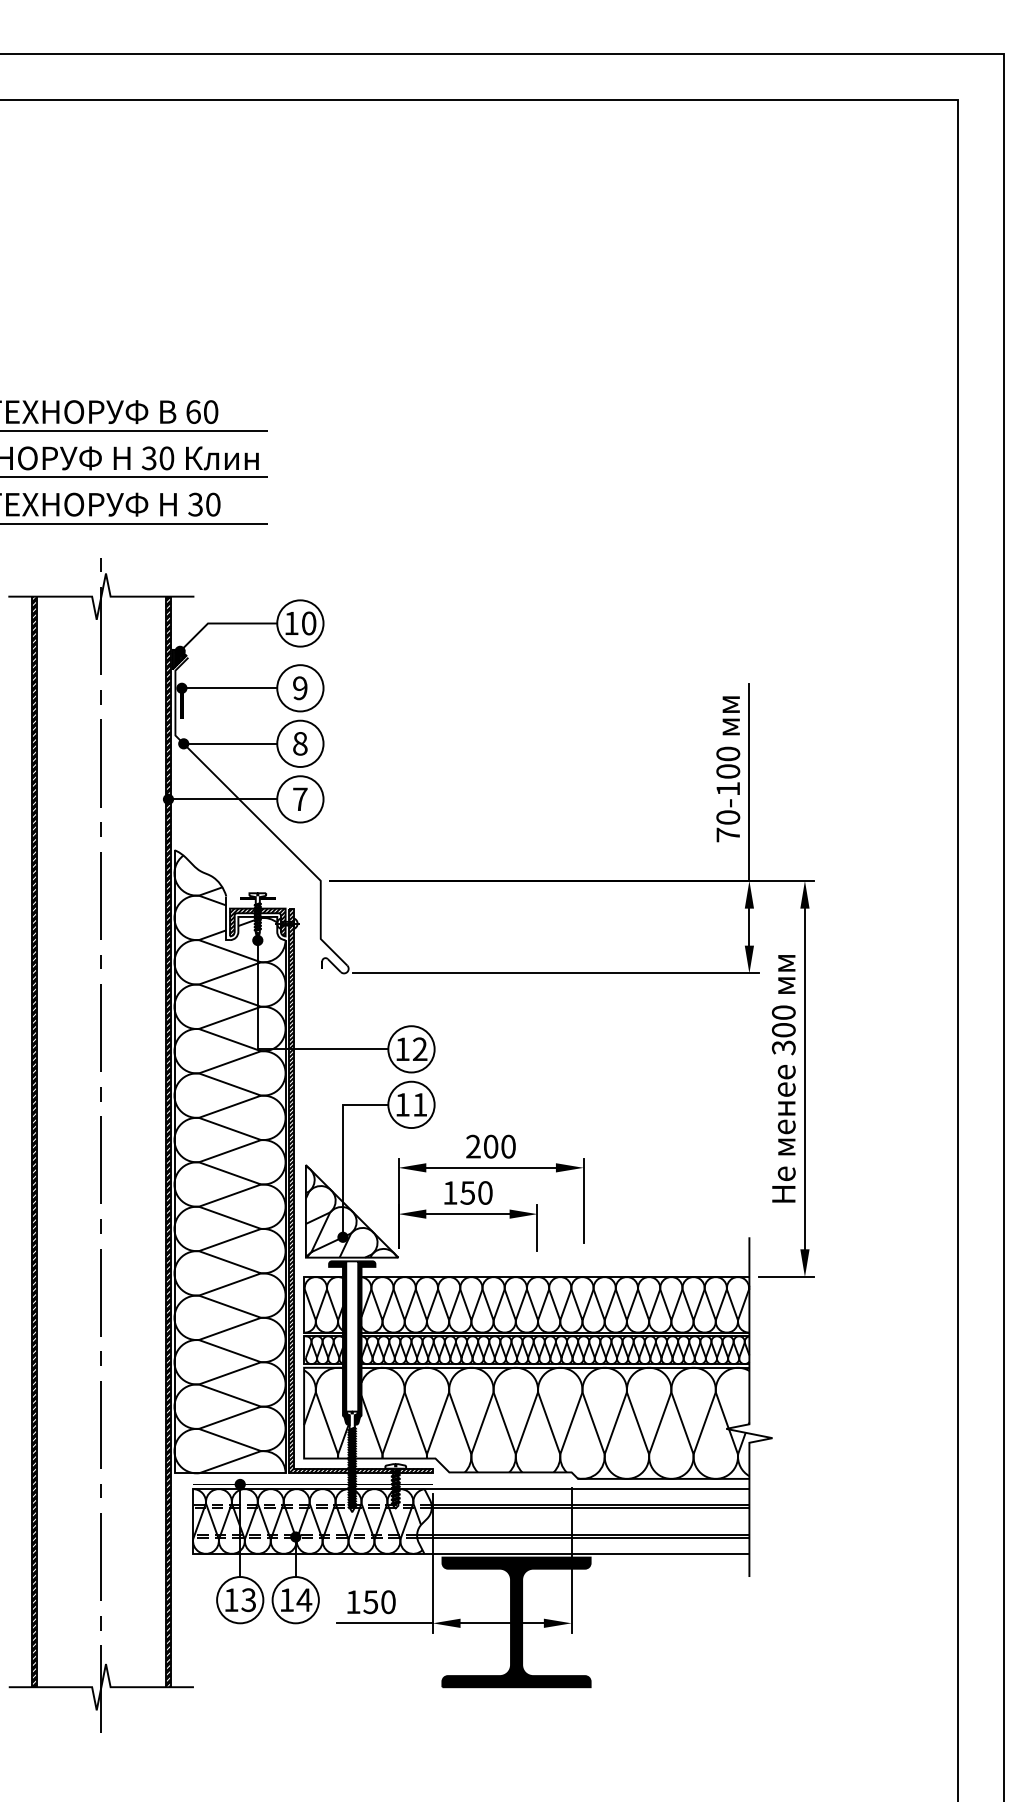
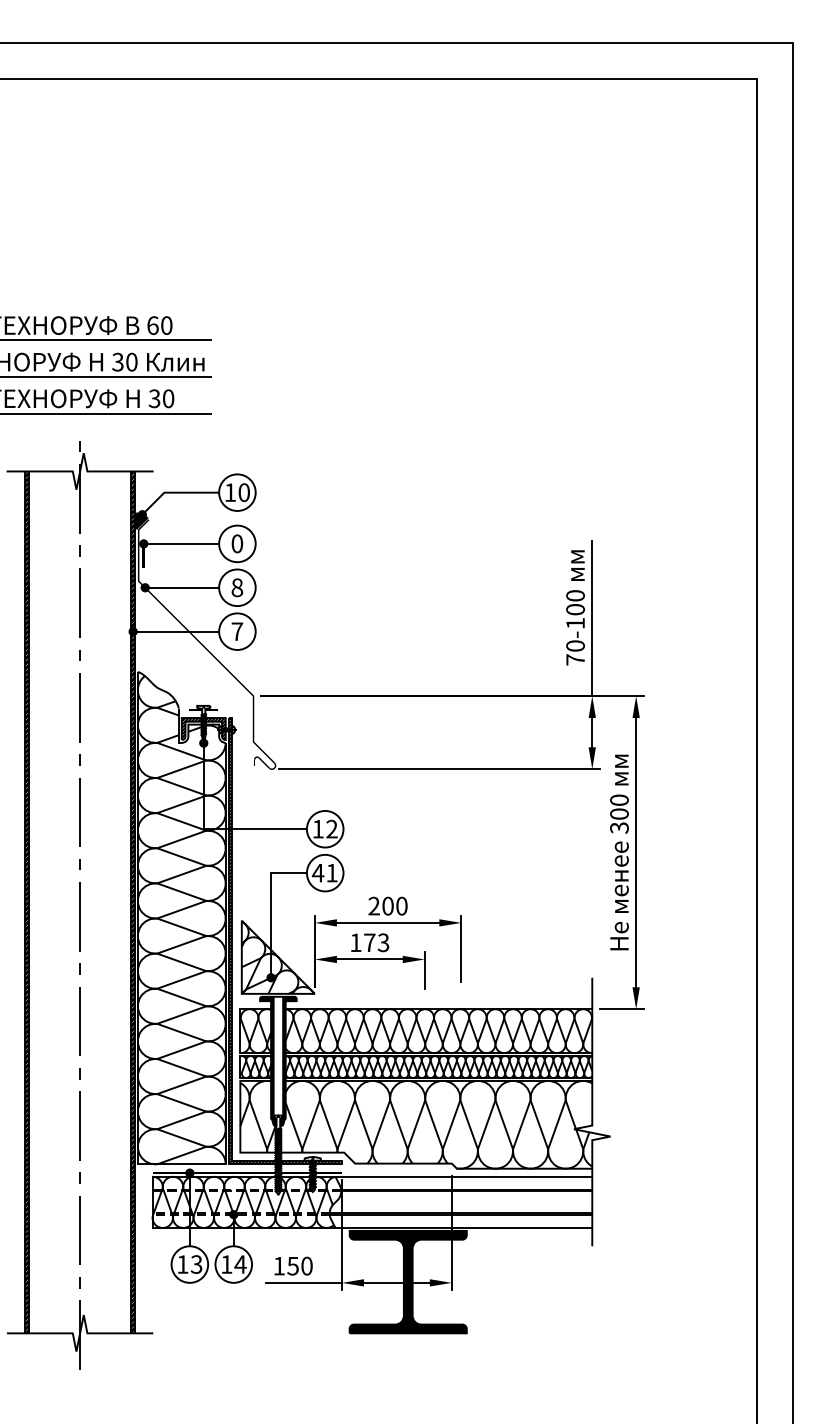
text: (300, 687) -> (237, 543), 9 -> 0
text: (401, 1105) -> (317, 873), 11 -> 41
text: (476, 1192) -> (376, 942), 150 -> 173

